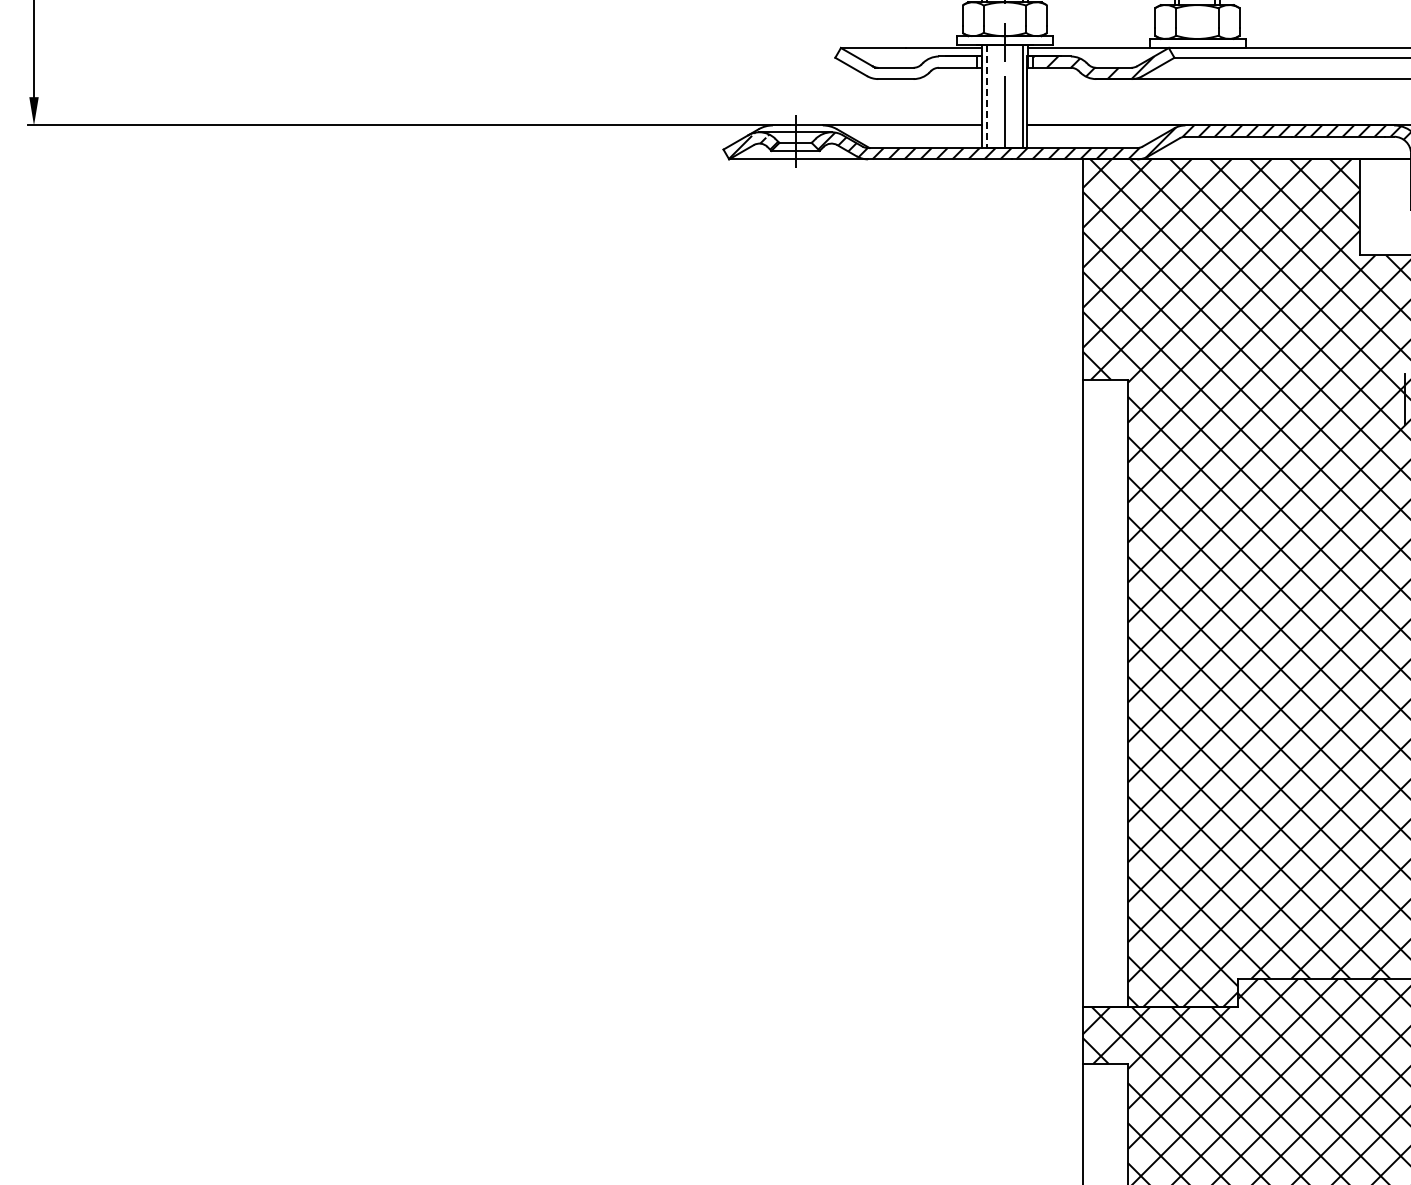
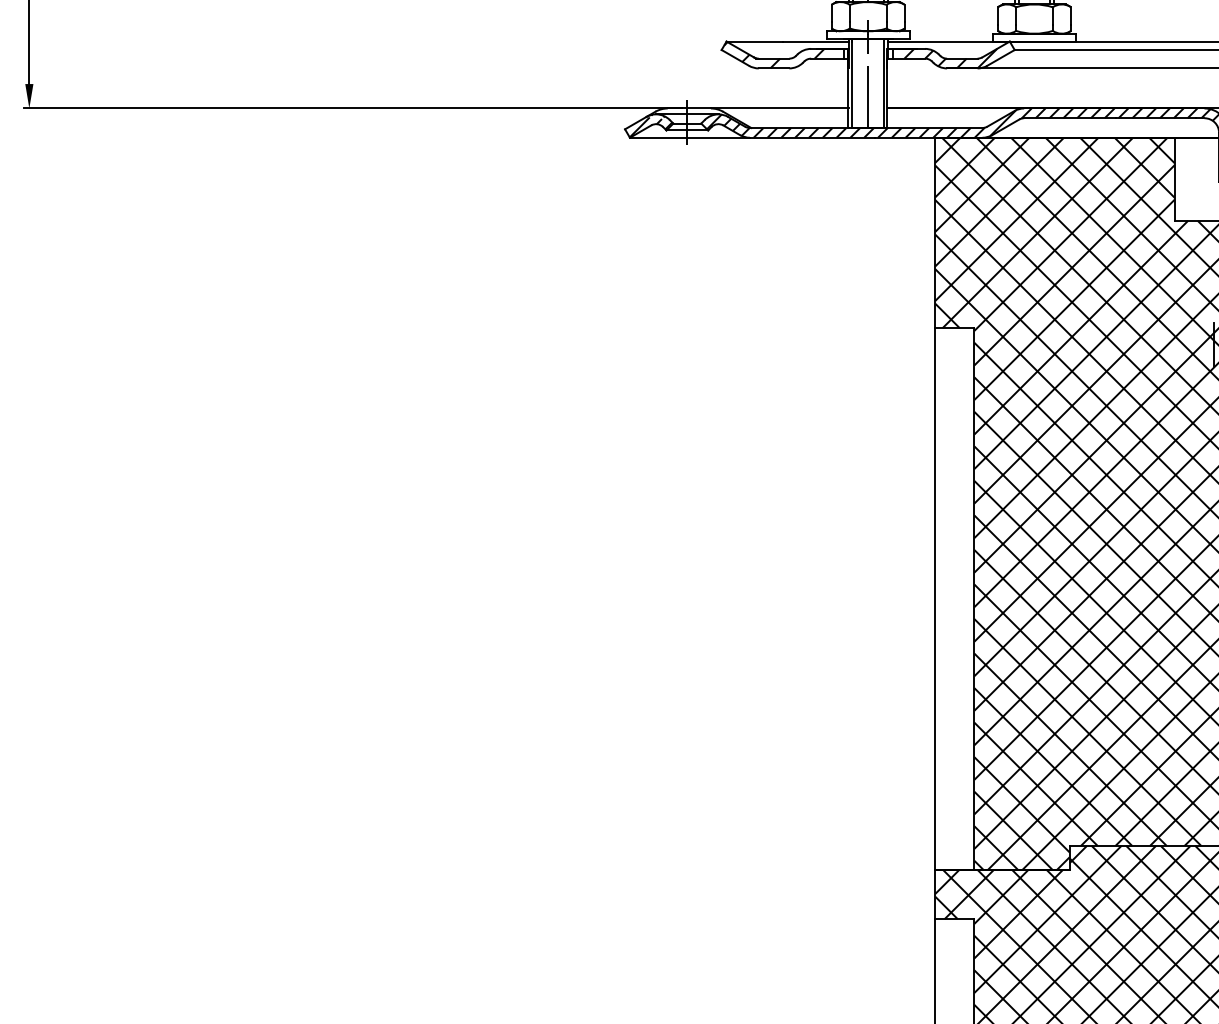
hatch: (896, 63) -> (774, 54), added
line: (986, 97) -> (852, 84), dashed -> solid

